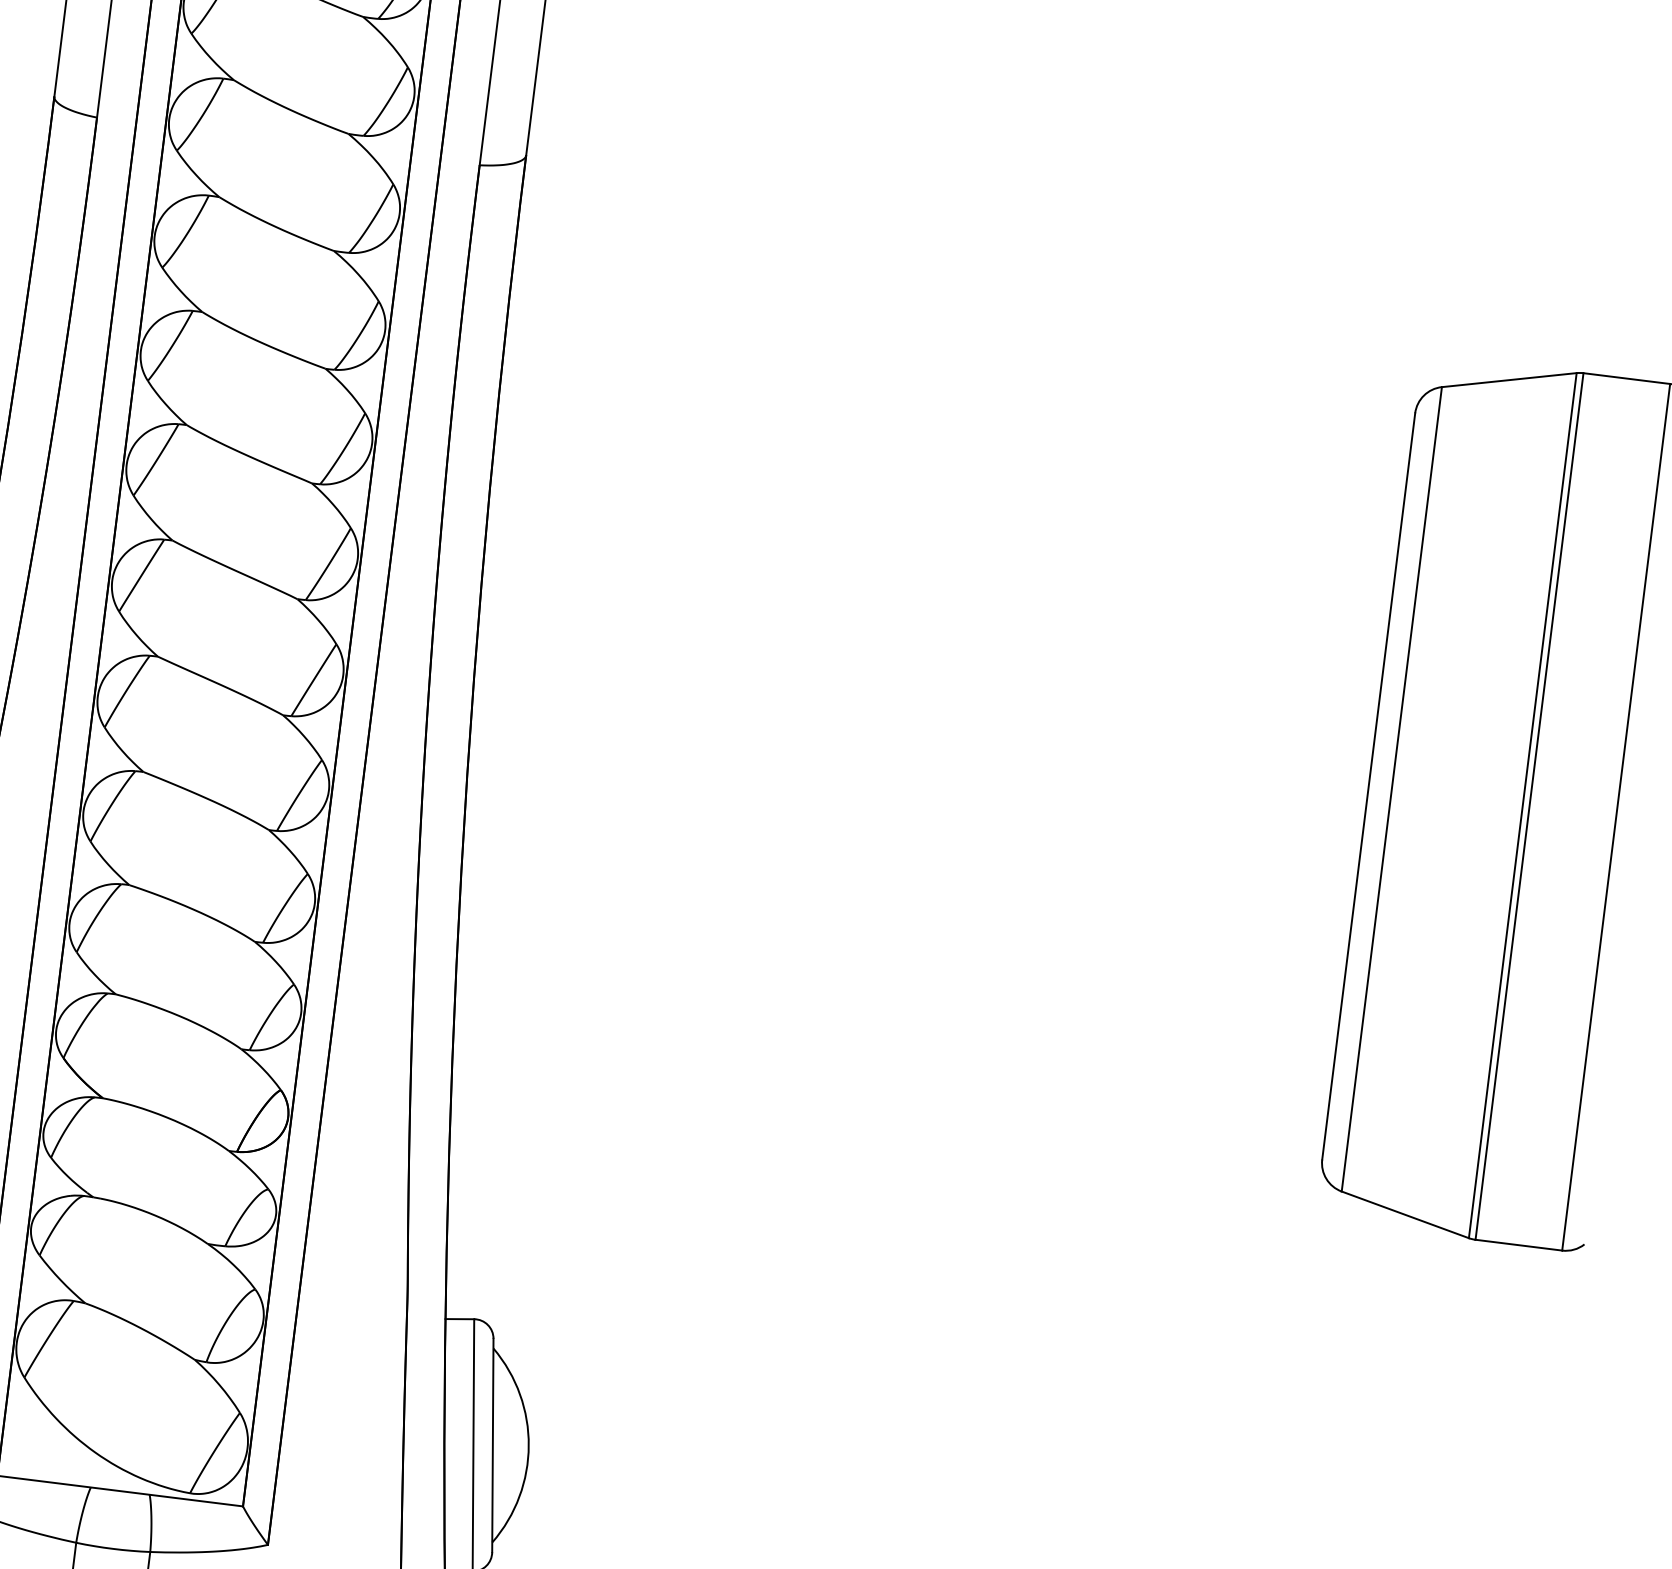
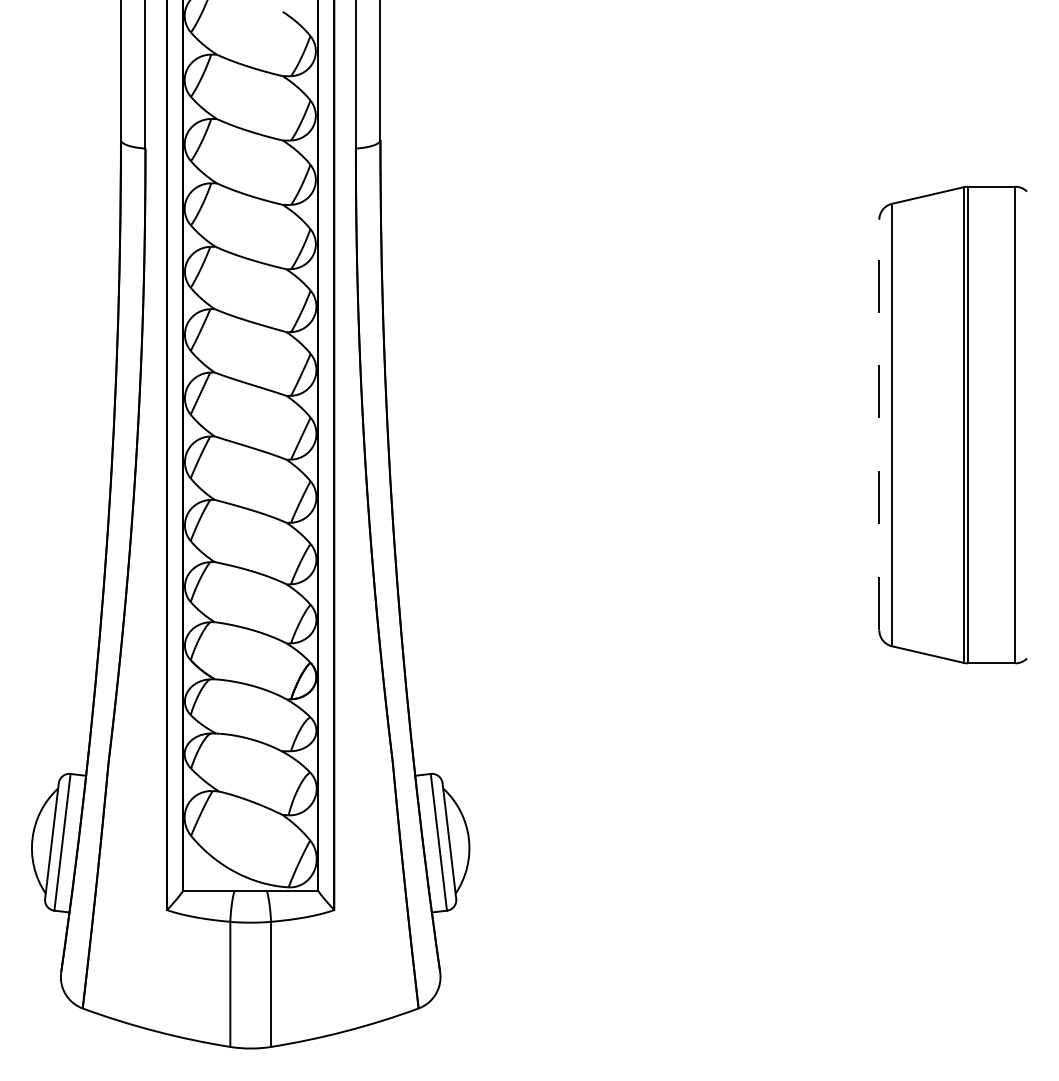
line: (1369, 785) -> (879, 424), solid -> dashed

